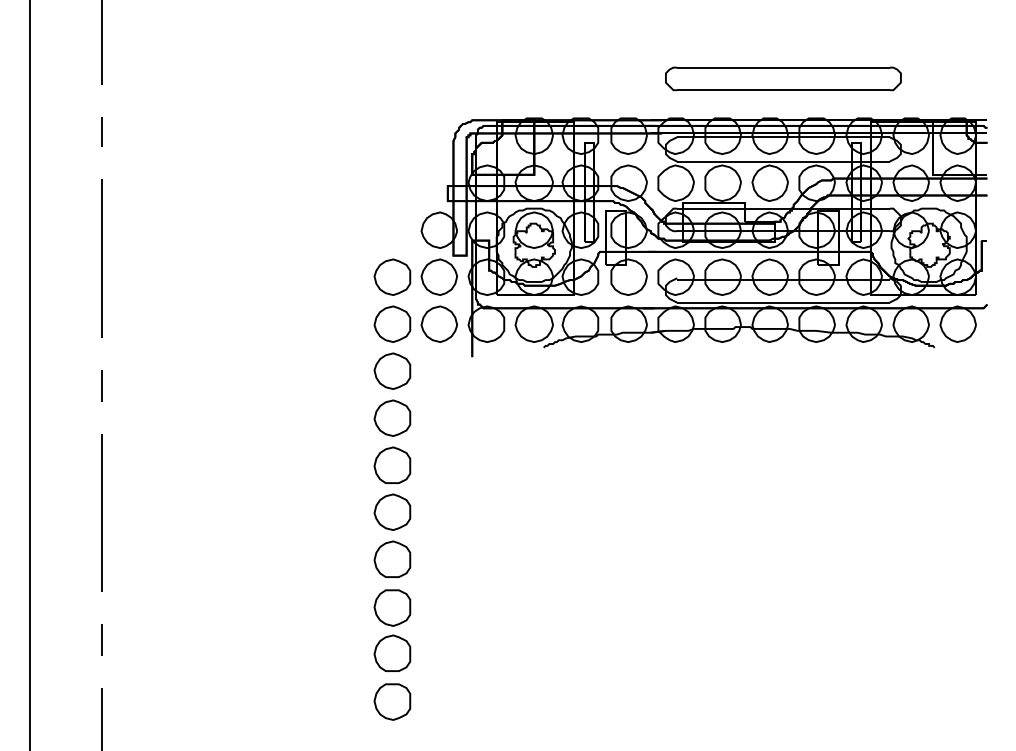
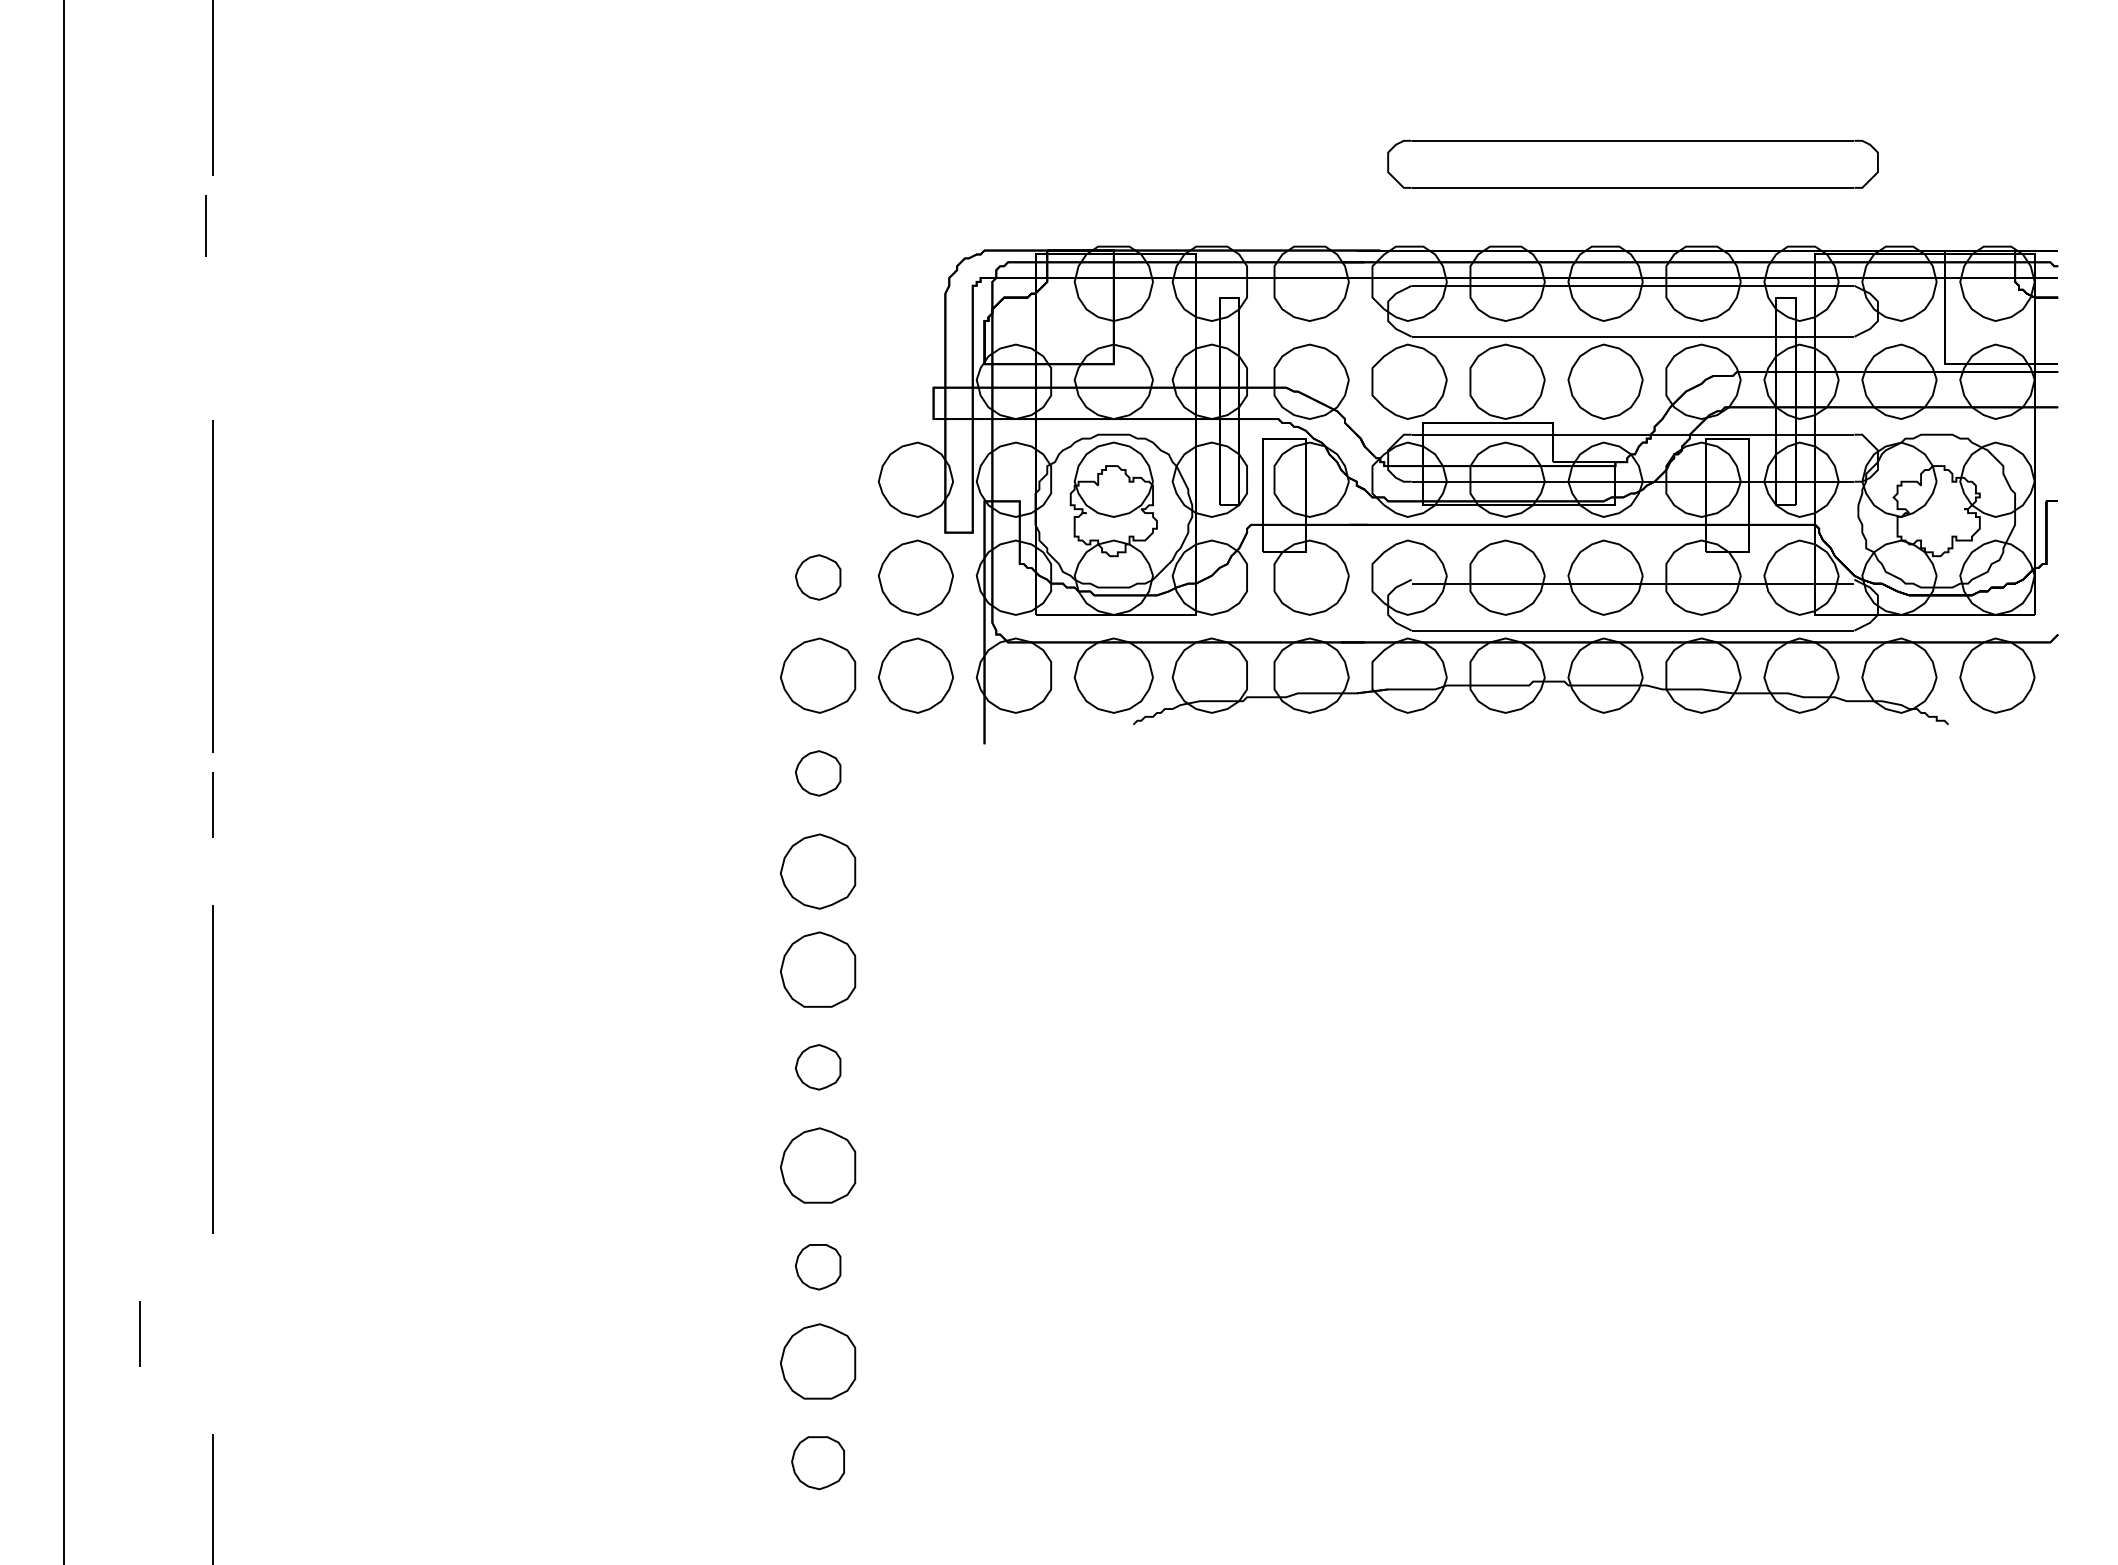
line: (101, 131) -> (205, 225), moved
line: (101, 258) -> (211, 586), moved
part: (392, 276) -> (818, 576), size x0.6
part: (392, 370) -> (818, 772), size x0.6
part: (392, 511) -> (818, 1065), size x0.6
part: (392, 607) -> (818, 1266), size x0.6
line: (101, 639) -> (138, 1332), moved
part: (392, 701) -> (818, 1461), size x0.7

